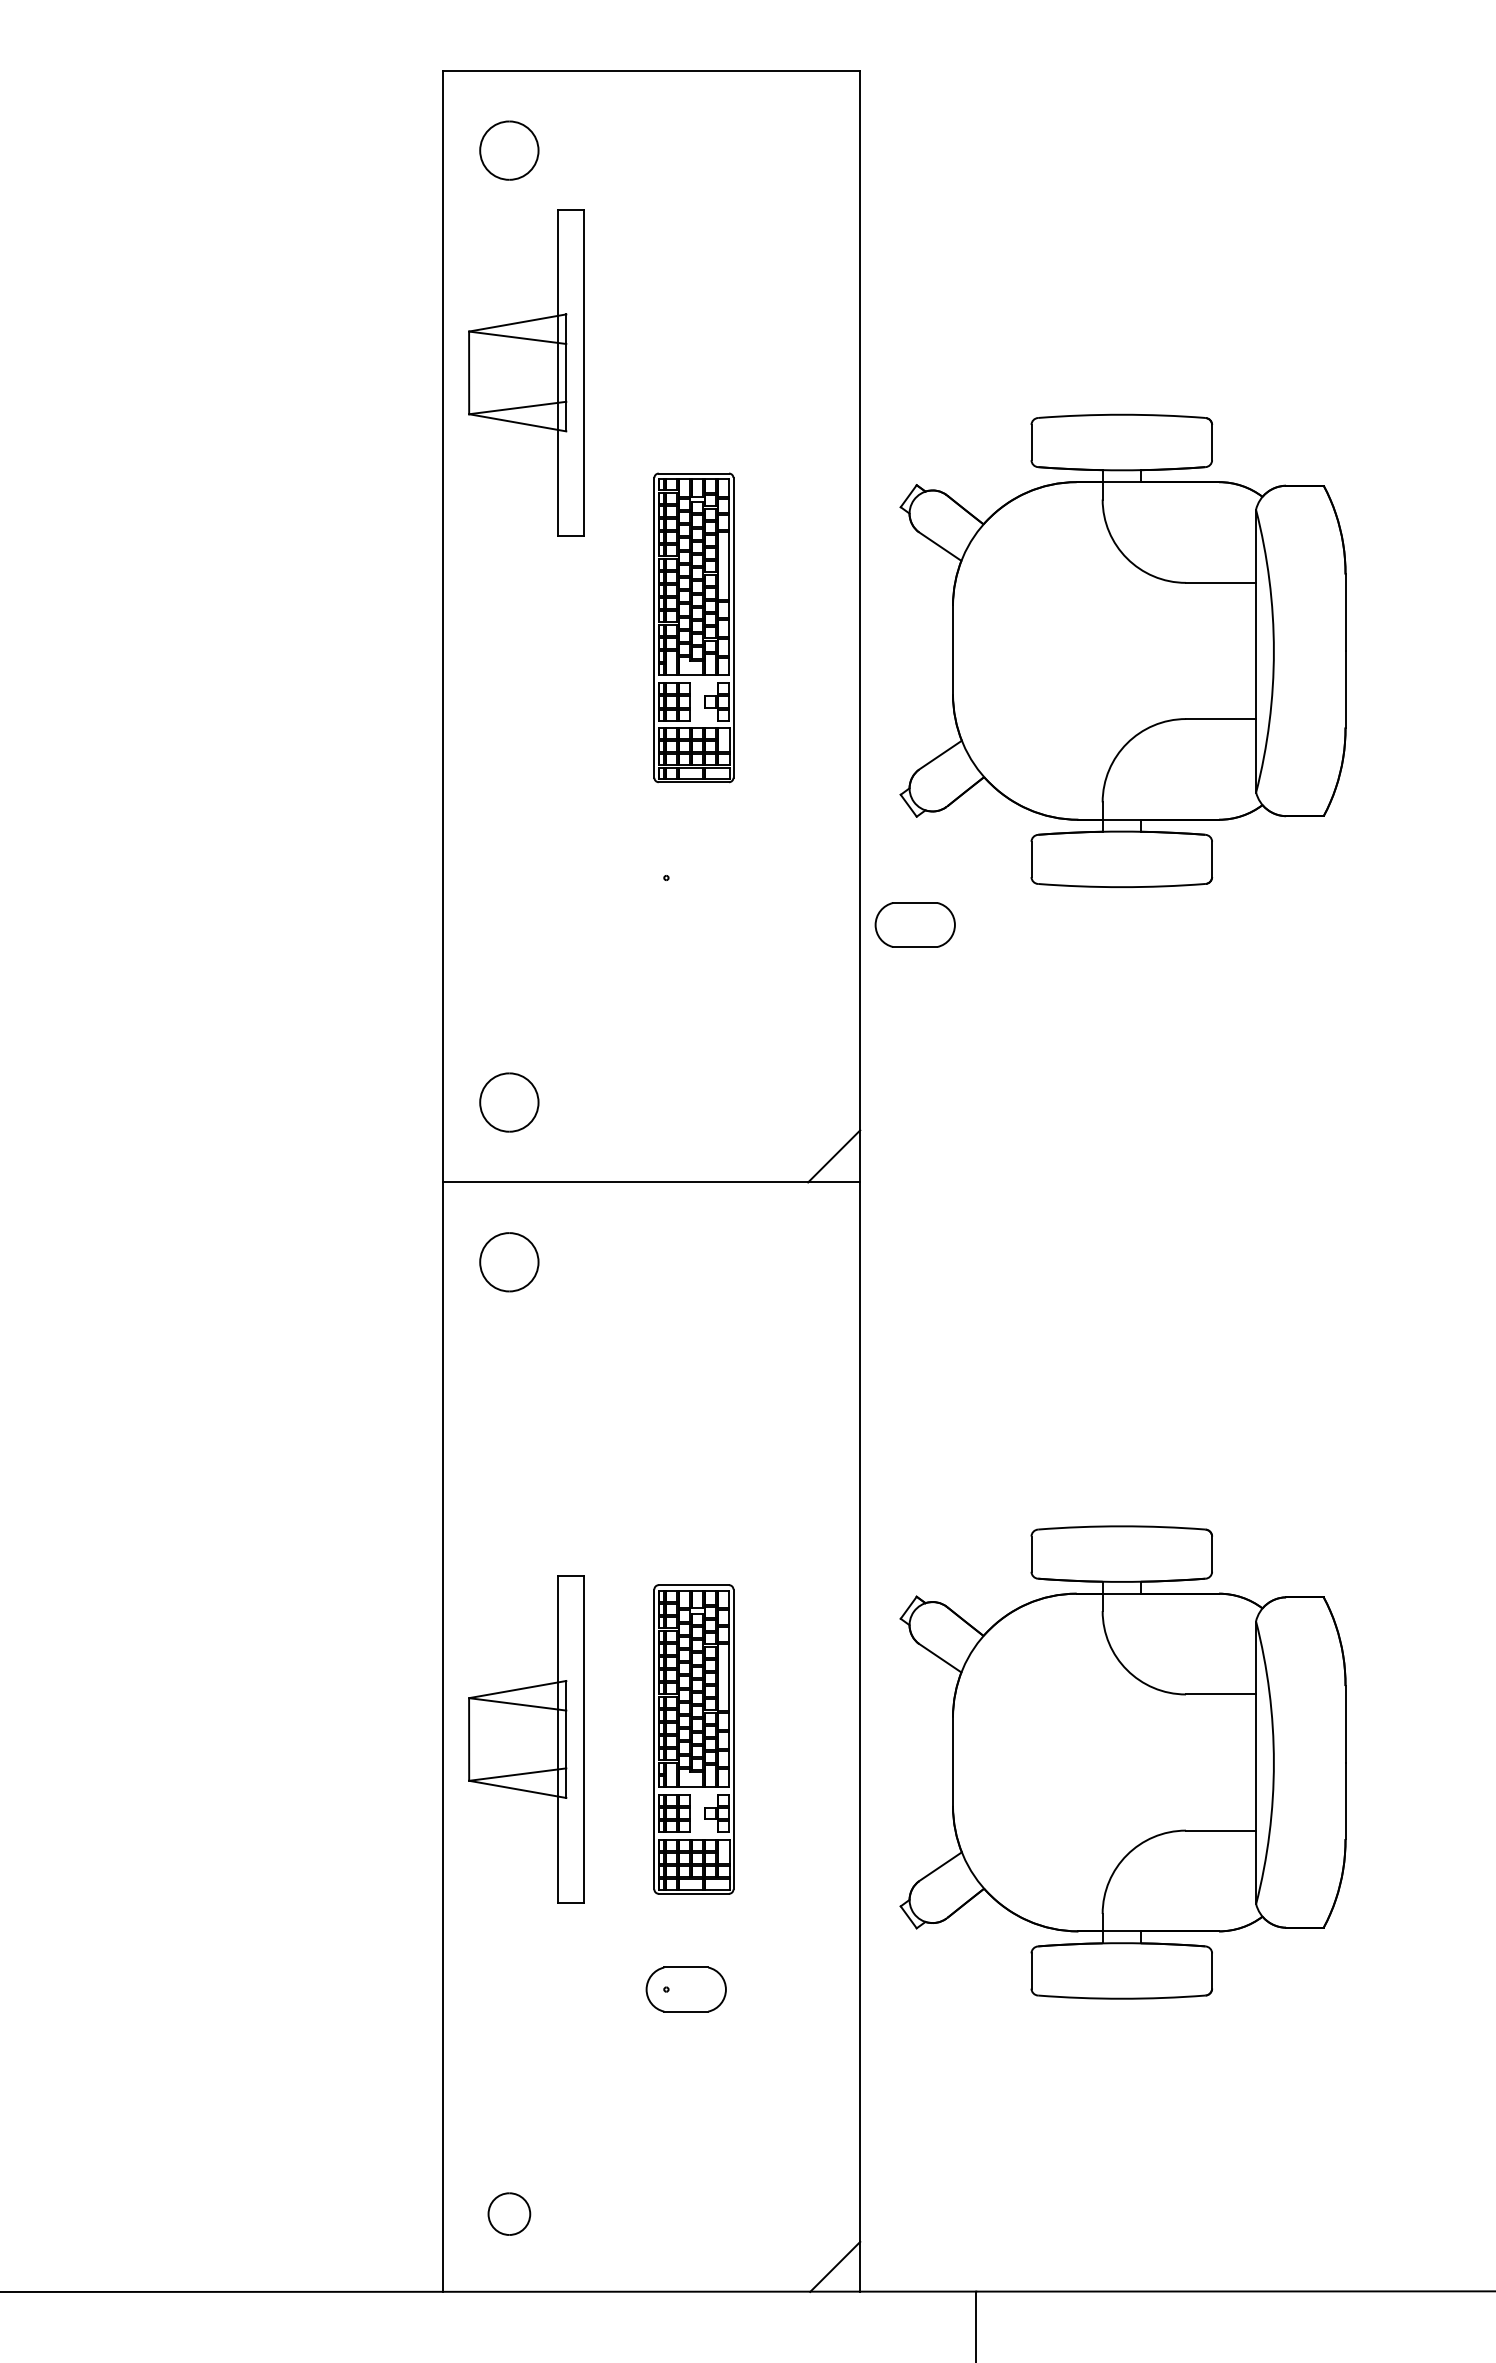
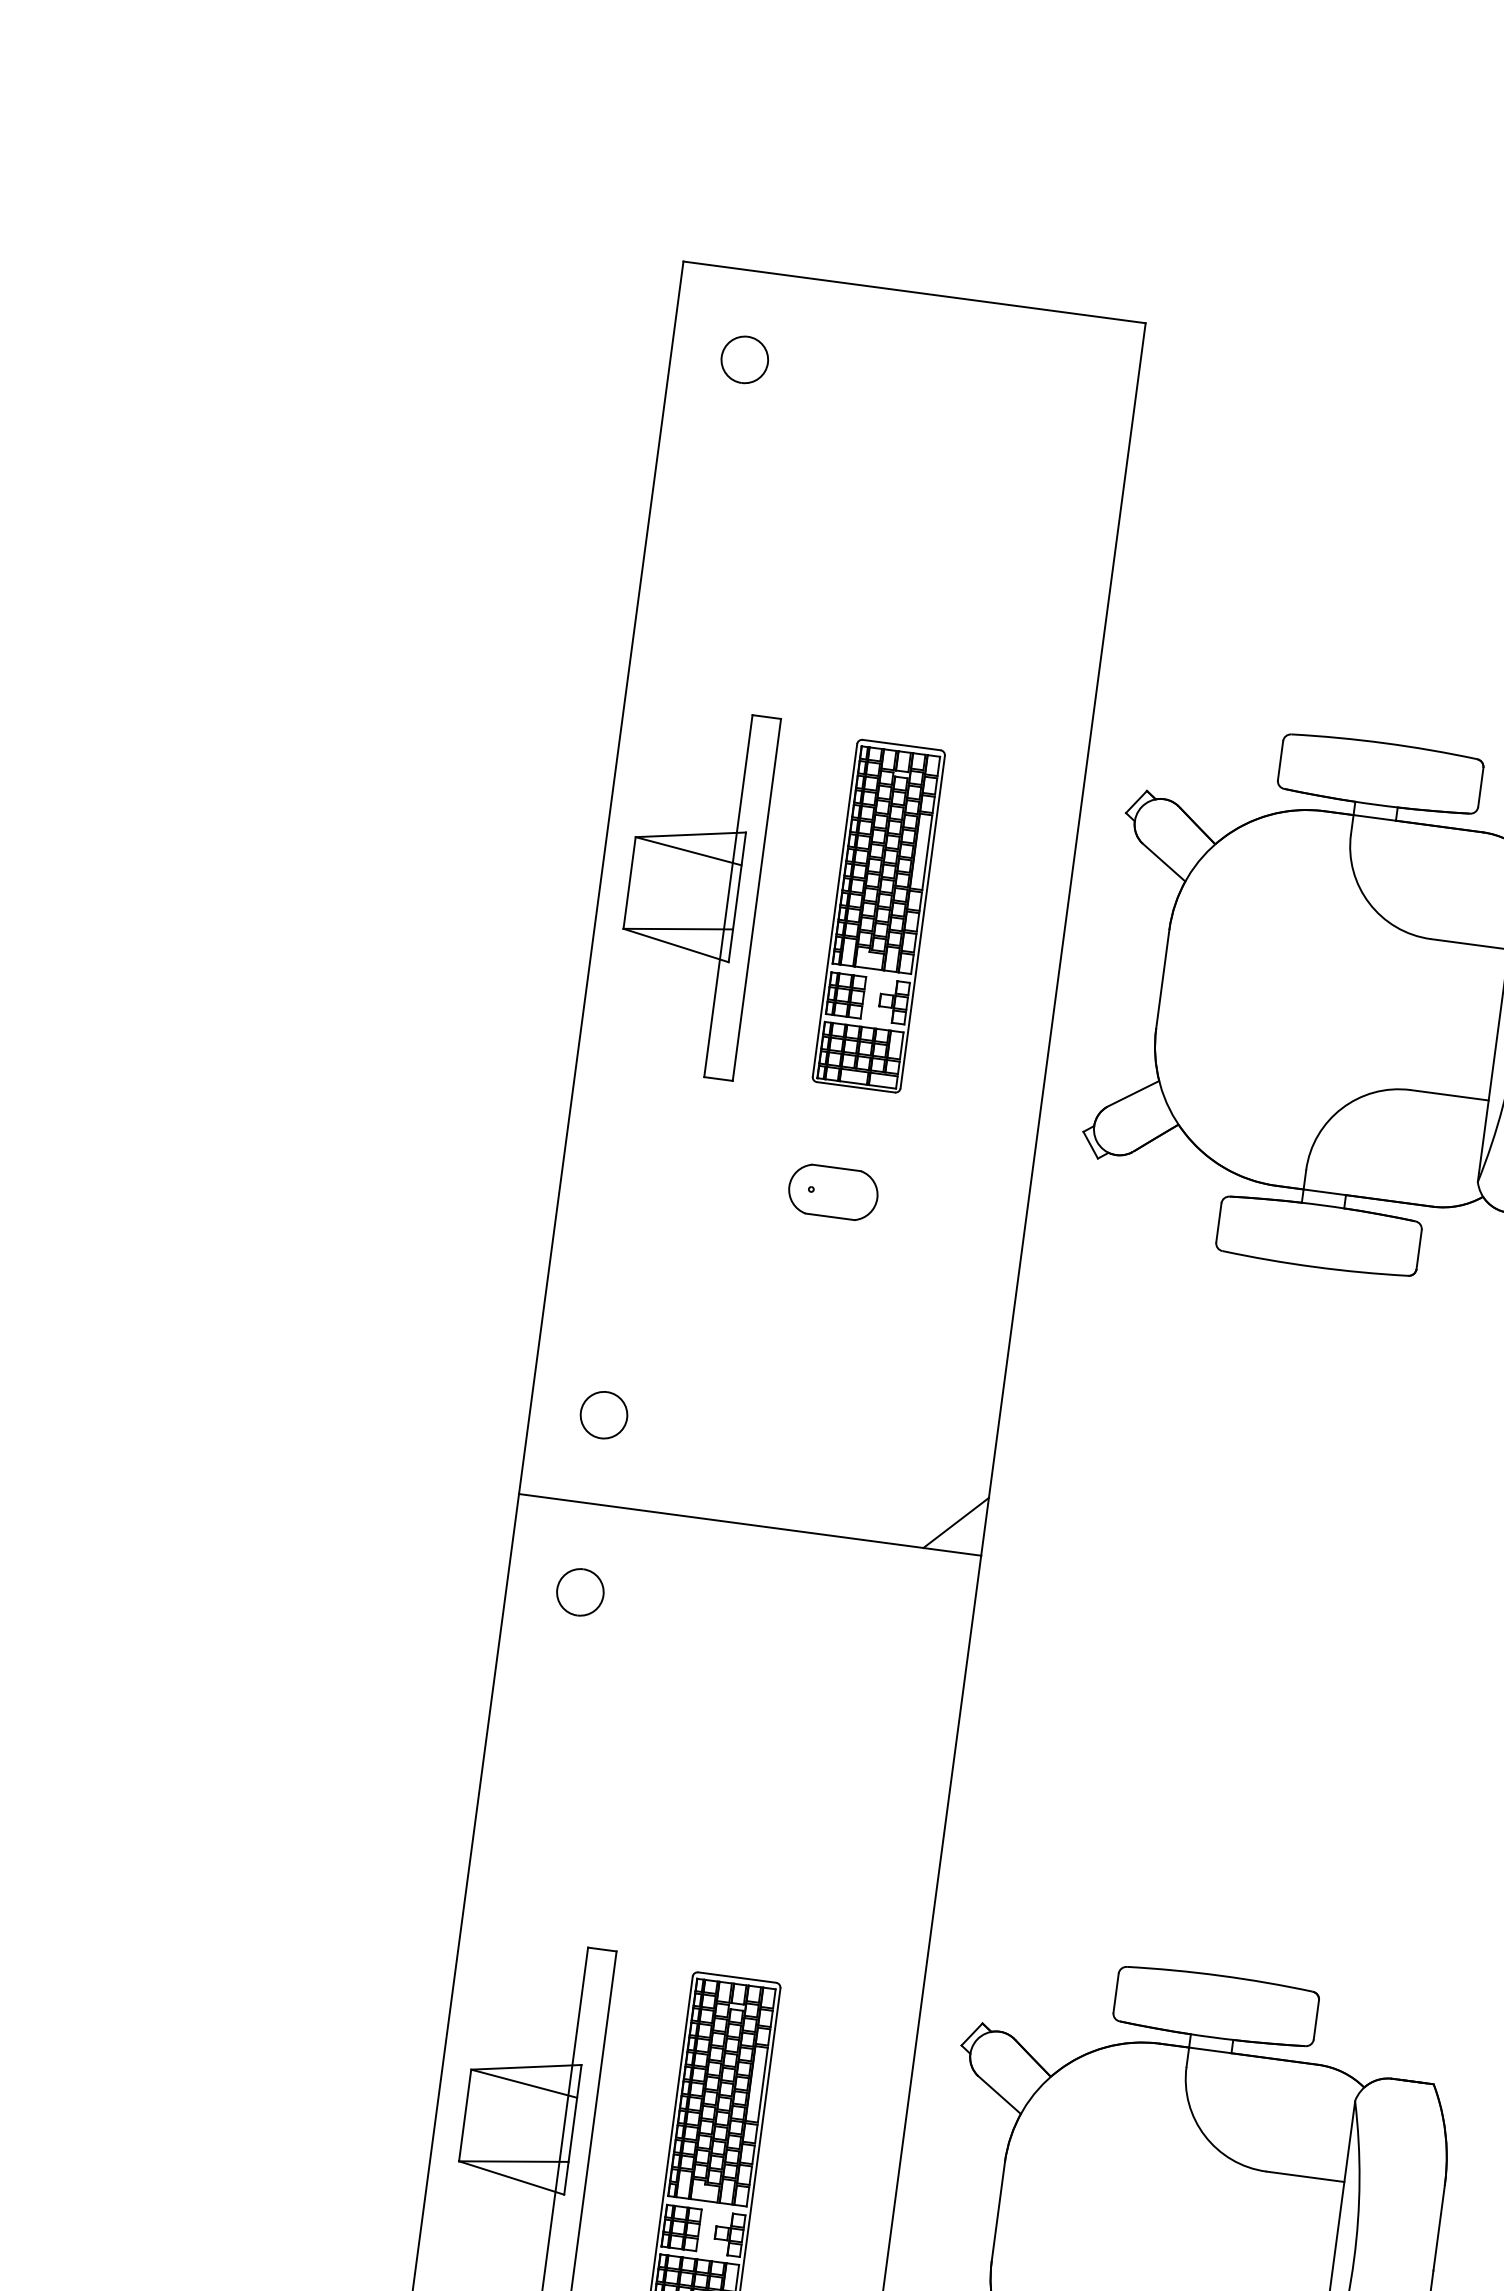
part: (509, 150) -> (744, 359), size x0.71
part: (526, 372) -> (693, 891), moved
part: (914, 924) -> (832, 1191), moved
part: (509, 1102) -> (604, 1415), size x0.71
part: (509, 1262) -> (580, 1592), size x0.71

